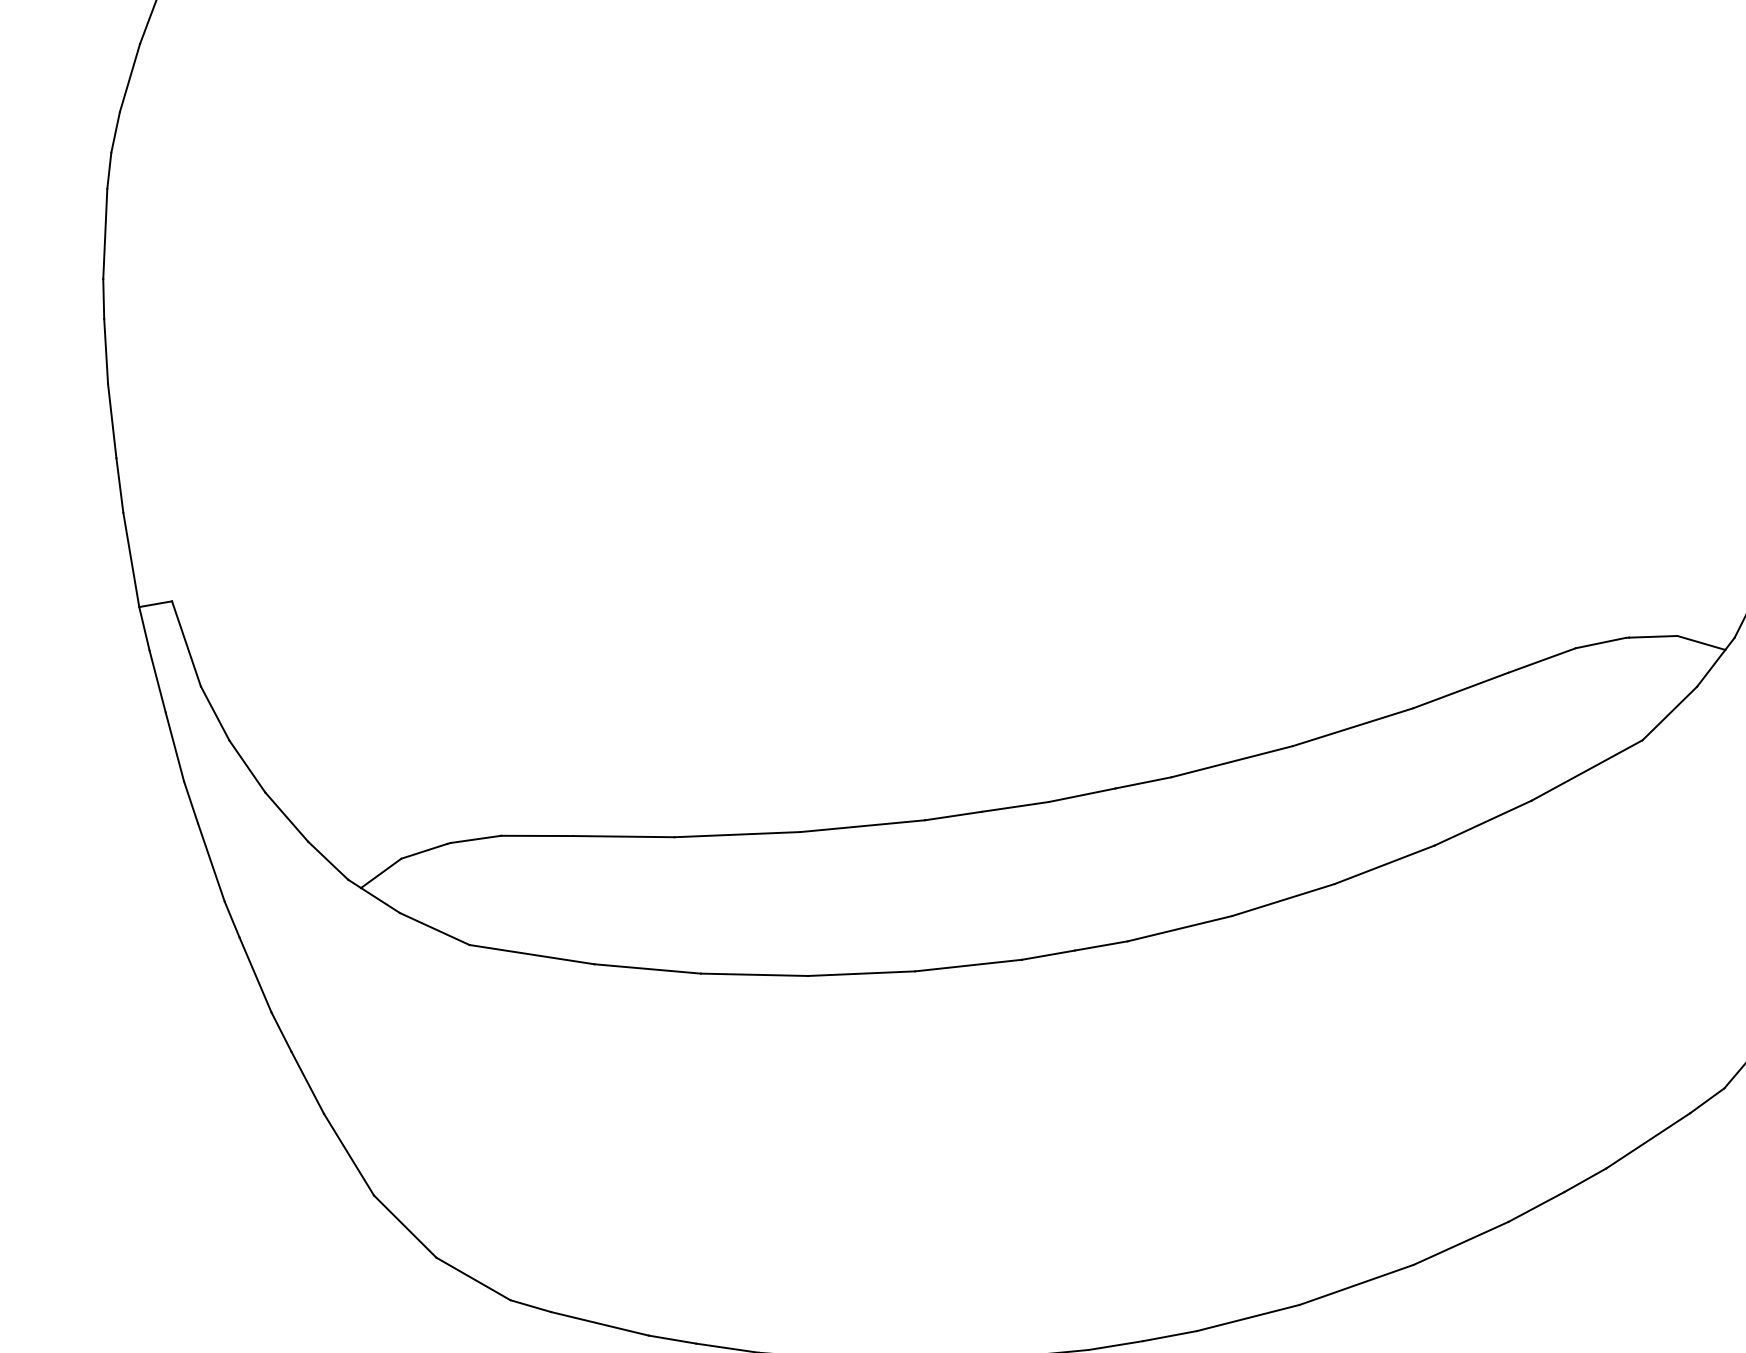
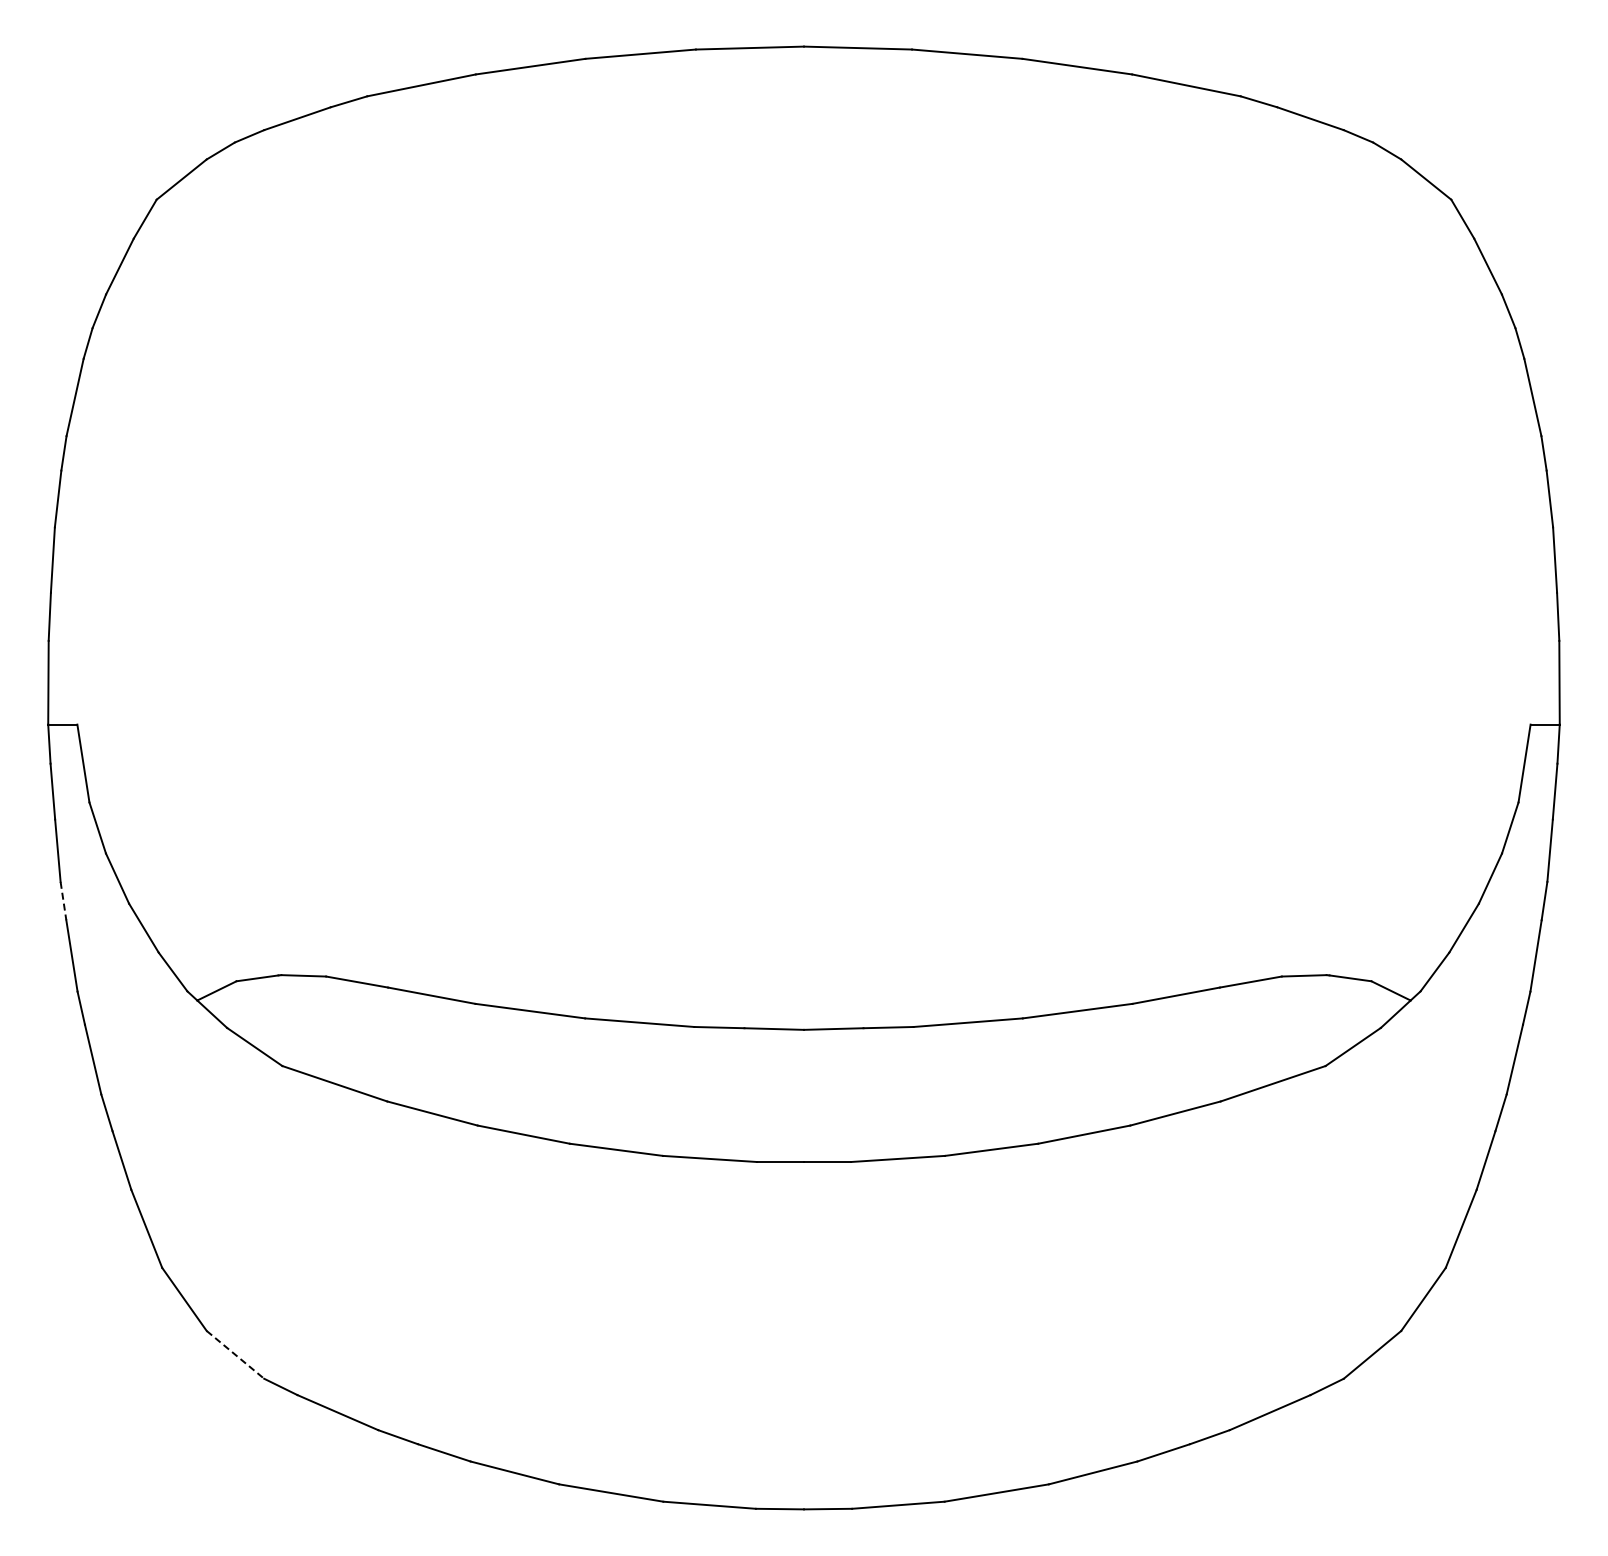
line: (191, 802) -> (63, 901), solid -> dashed
line: (473, 1279) -> (235, 1355), solid -> dashed

